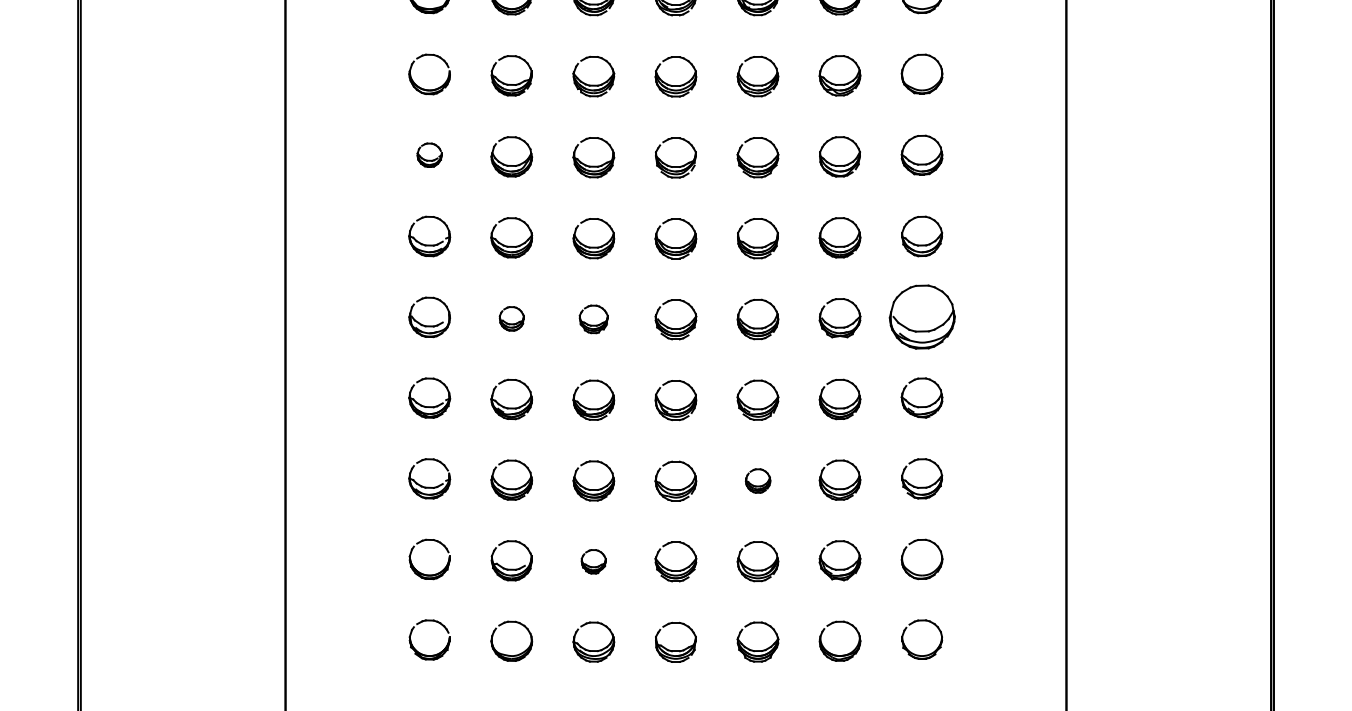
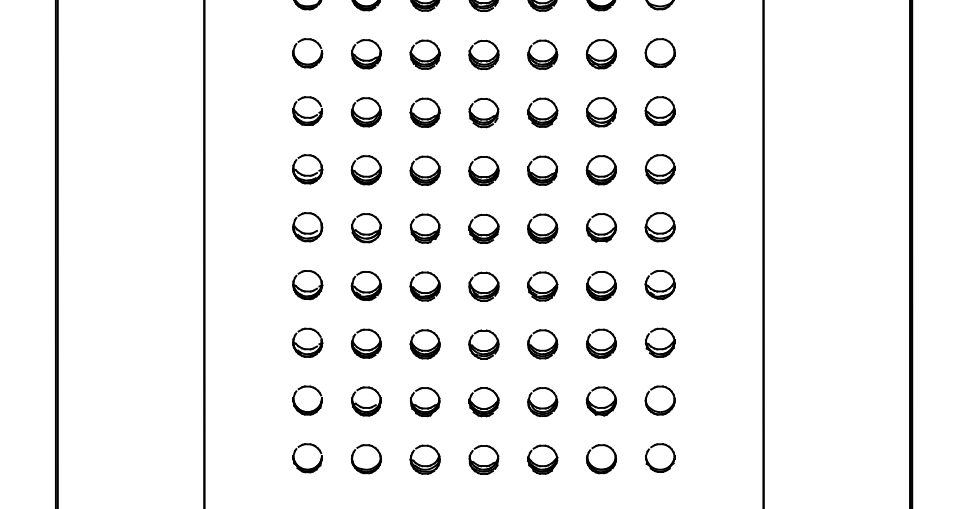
part: (429, 154) -> (307, 110), size x1.67
part: (921, 317) -> (659, 227), size x0.62
part: (511, 319) -> (366, 228), size x1.67
part: (592, 319) -> (424, 228), size x1.43
part: (757, 481) -> (542, 344), size x1.67
part: (592, 562) -> (424, 402), size x1.67

